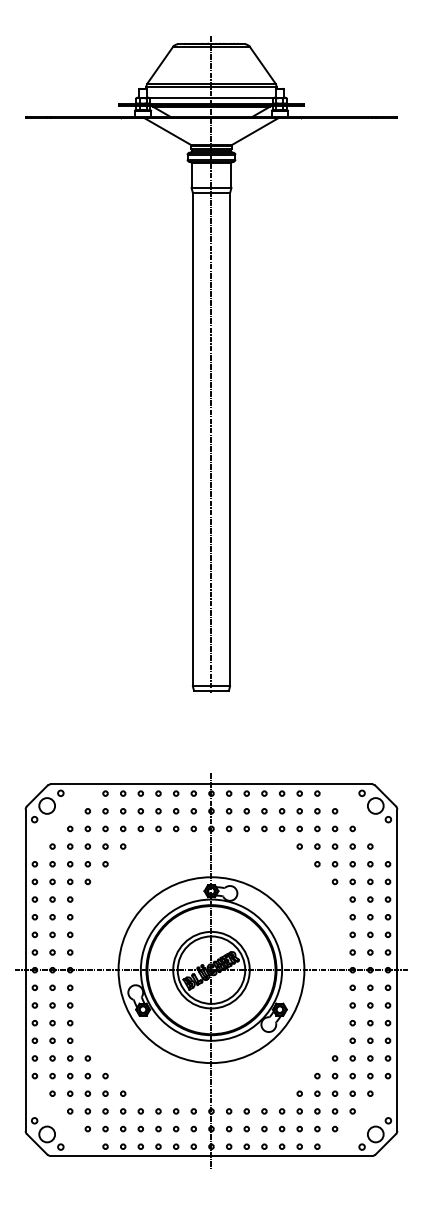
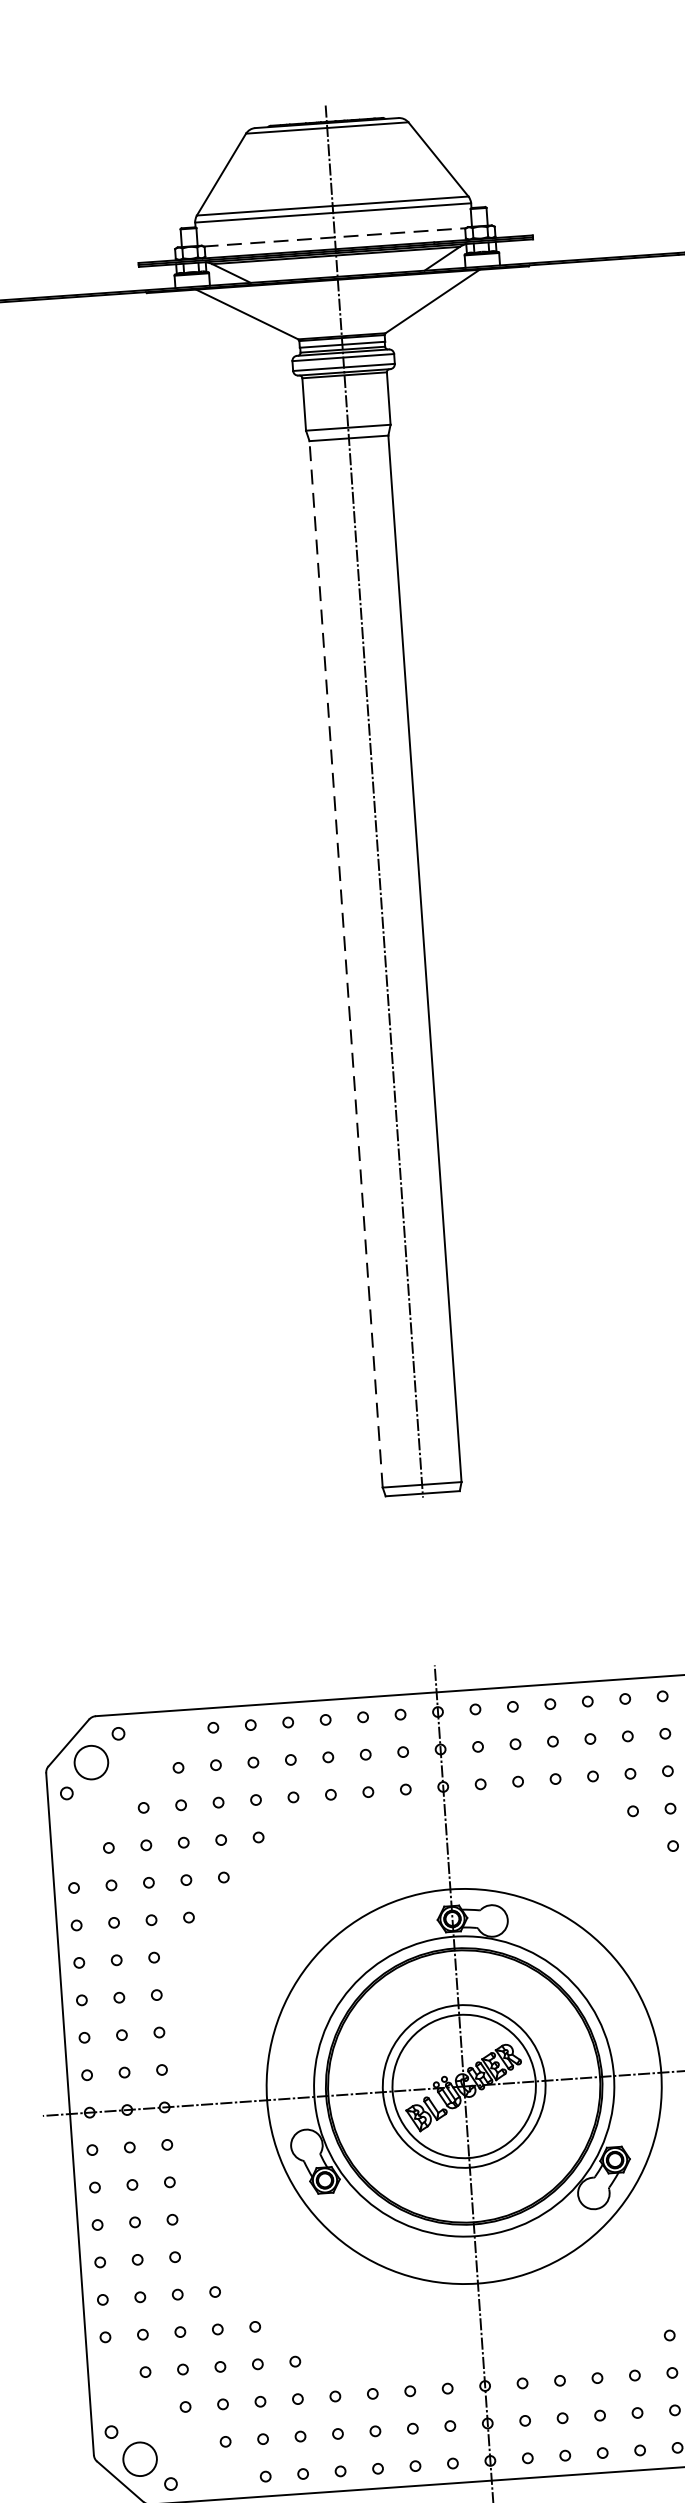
line: (211, 98) -> (334, 237), solid -> dashed
line: (192, 439) -> (345, 963), solid -> dashed

